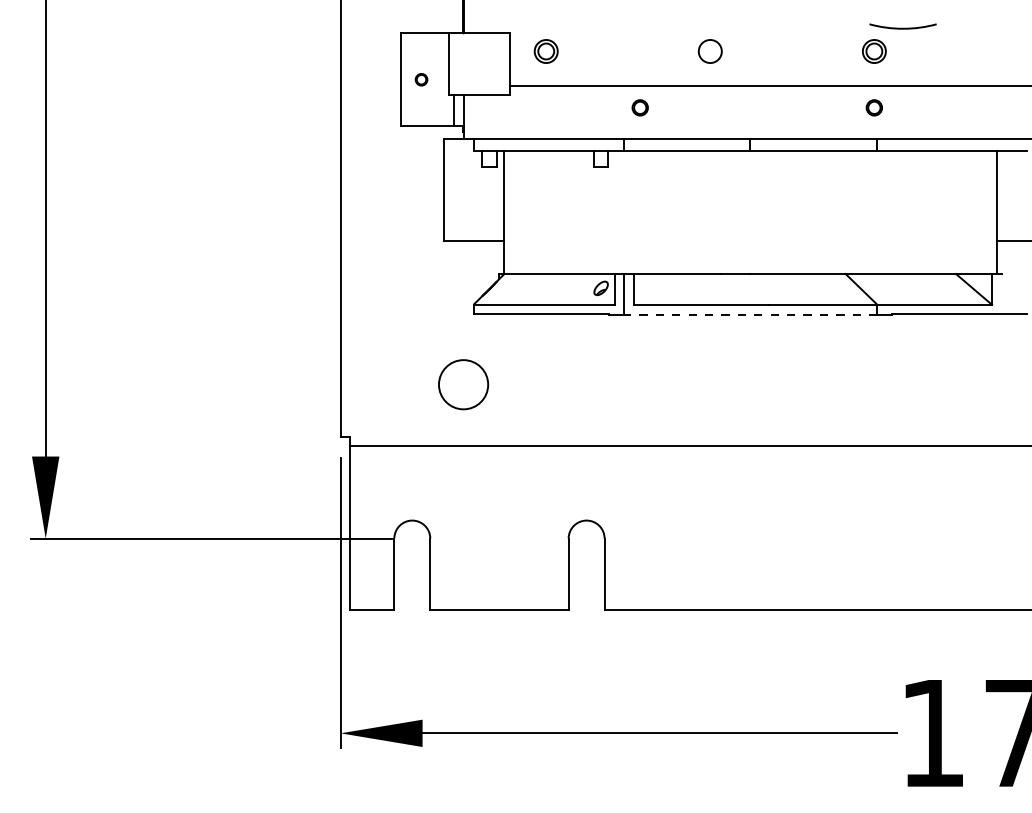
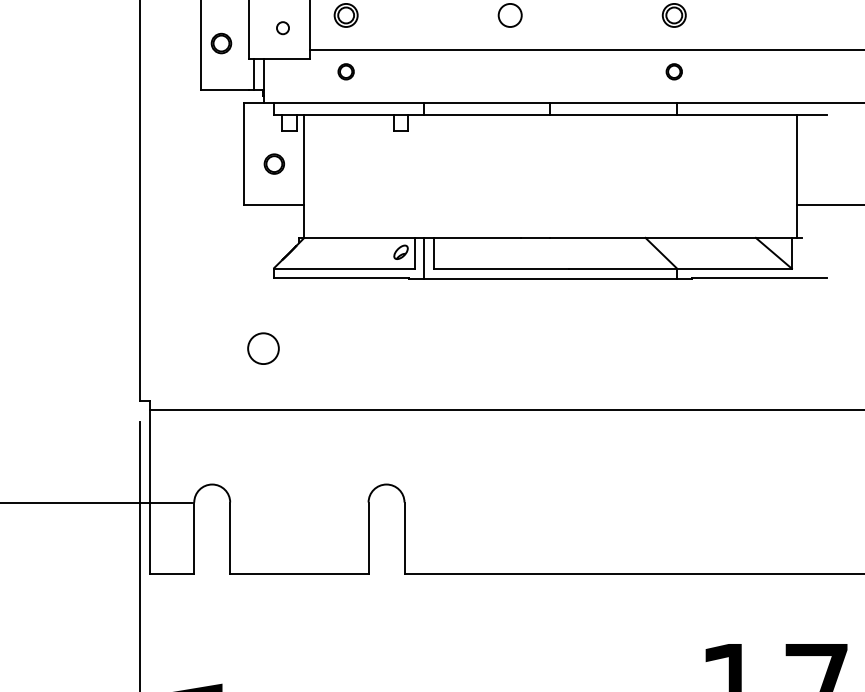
circle: (482, 64) -> (282, 28), added
part: (421, 79) -> (221, 43), size x1.67
part: (639, 107) -> (345, 71), moved
part: (474, 199) -> (274, 163), added
line: (750, 314) -> (550, 278), dashed -> solid
circle: (463, 384) -> (263, 348), size x0.62

